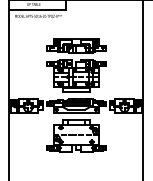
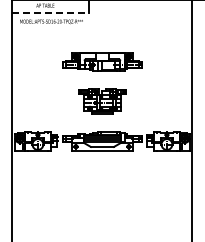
line: (38, 10) -> (51, 13), solid -> dashed
part: (76, 75) -> (102, 101), size x0.6
part: (75, 135) -> (101, 181), removed

